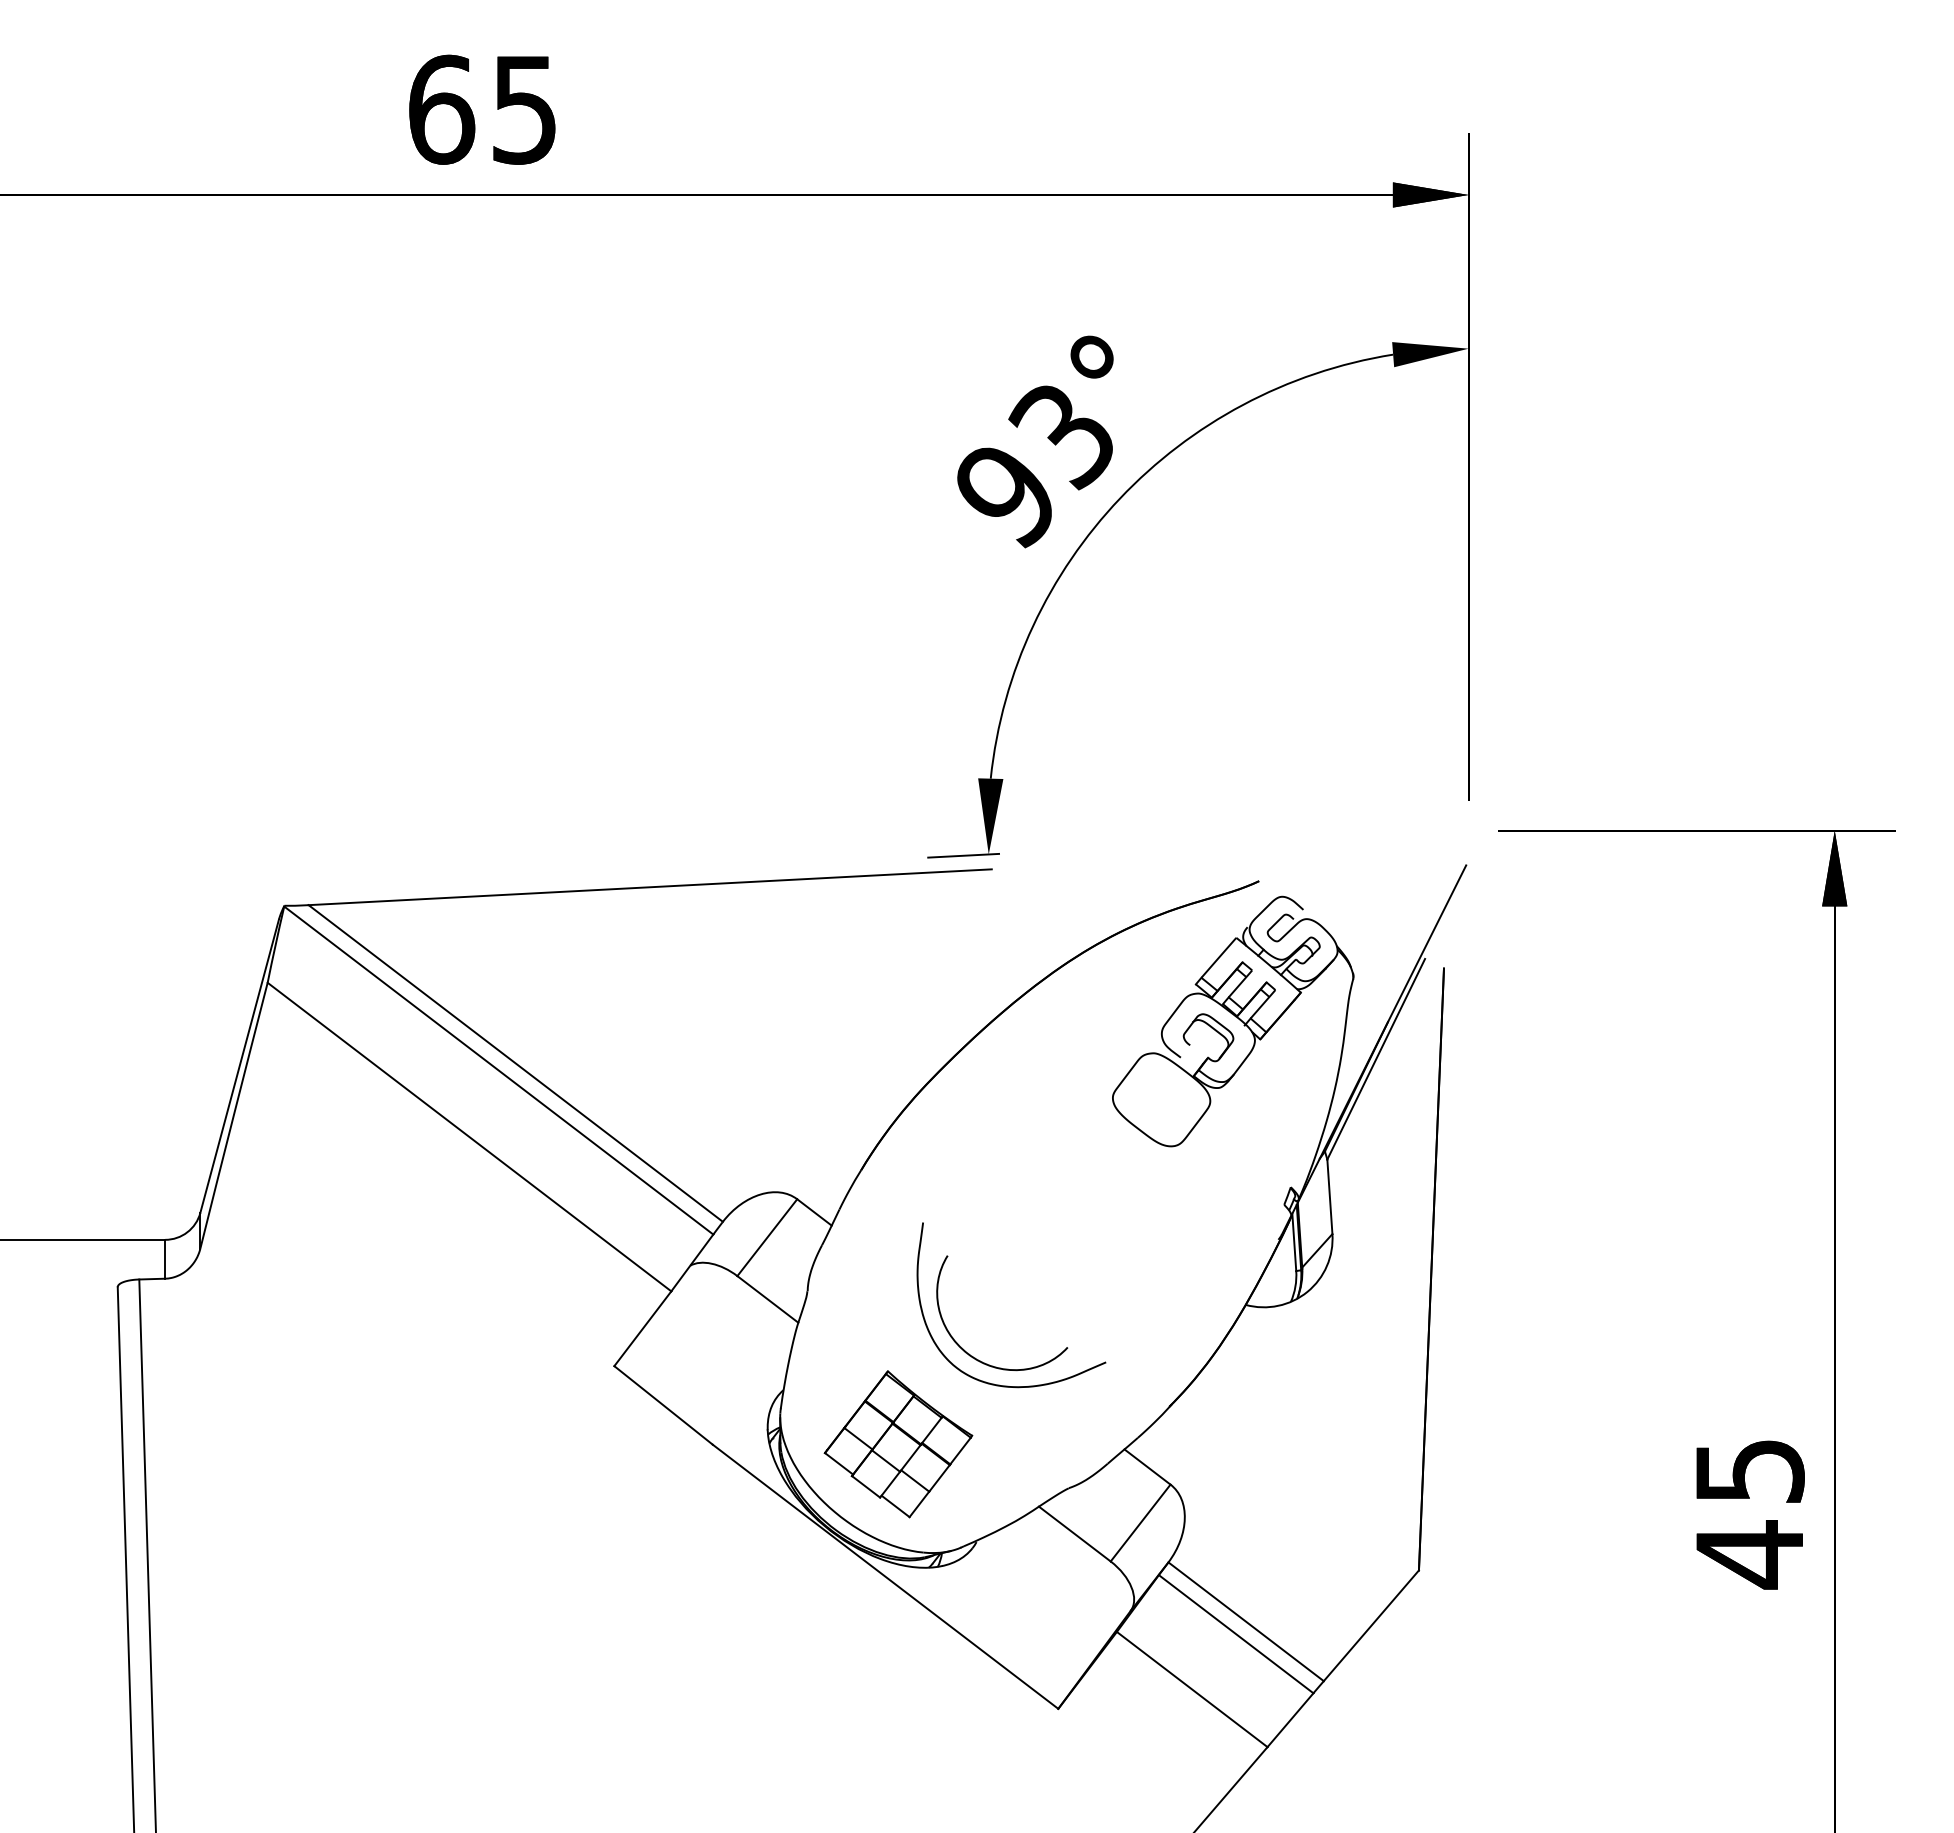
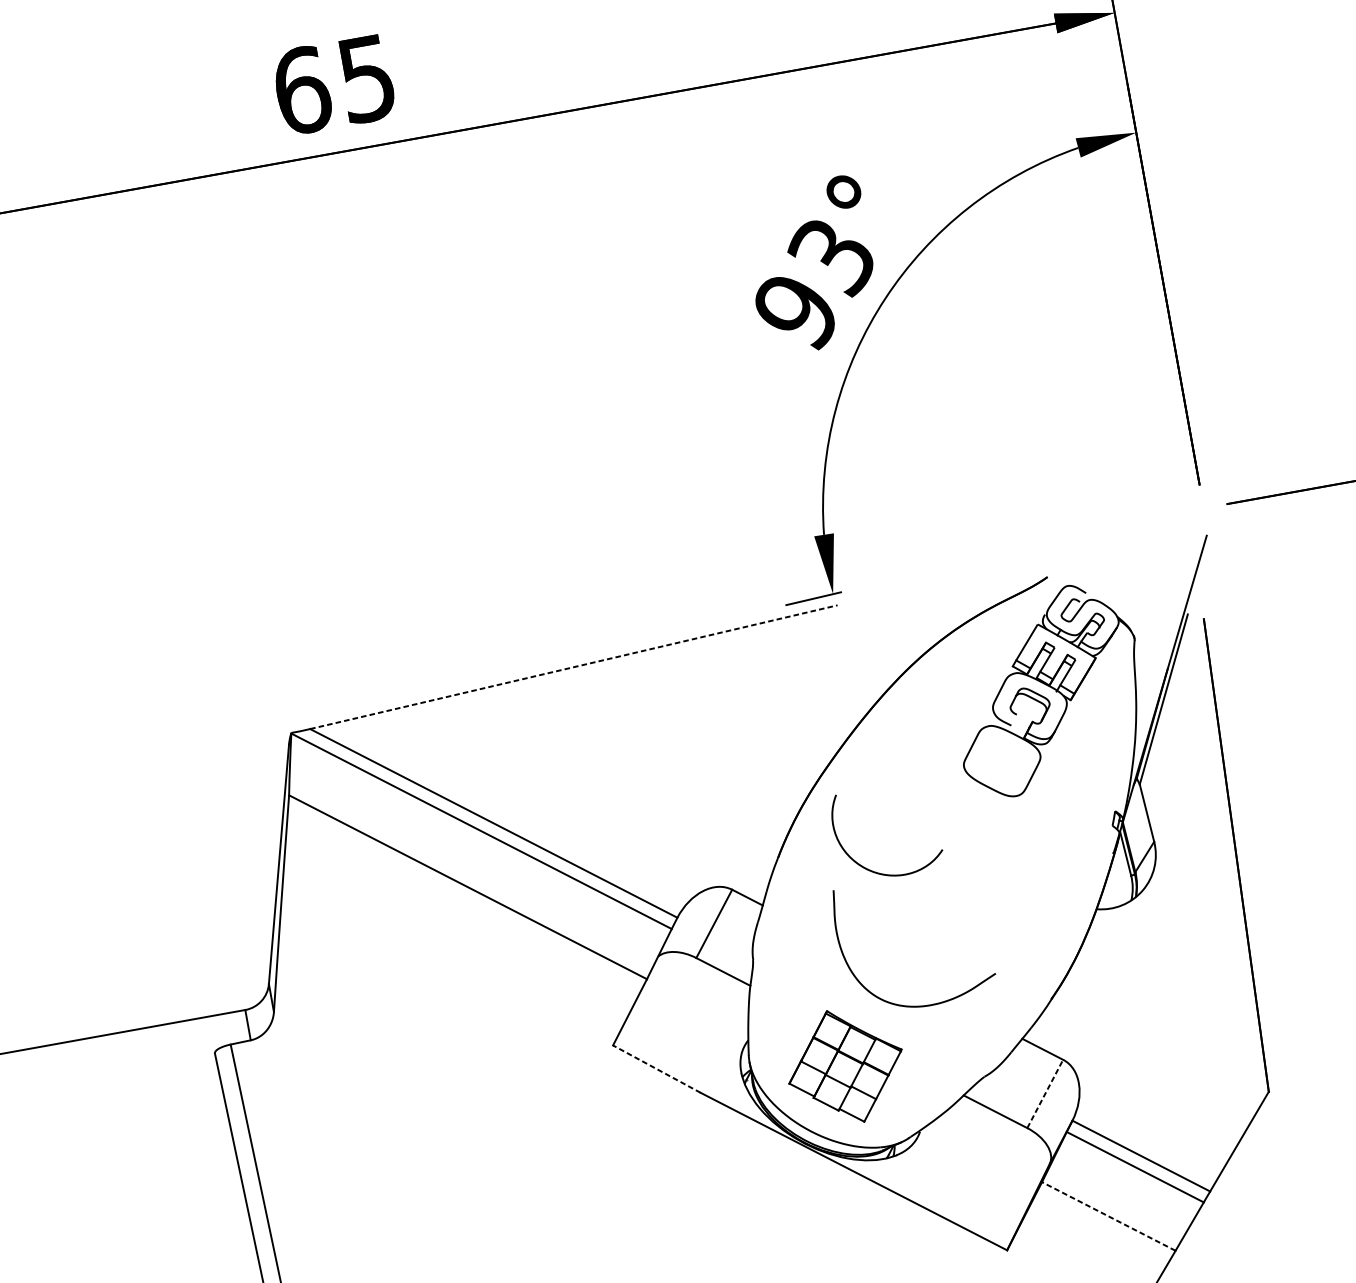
line: (650, 887) -> (574, 667), solid -> dashed
curve: (972, 1355) -> (869, 869), moved
line: (663, 1405) -> (656, 1069), solid -> dashed
line: (1140, 1523) -> (1045, 1094), solid -> dashed
line: (1192, 1689) -> (1109, 1216), solid -> dashed

